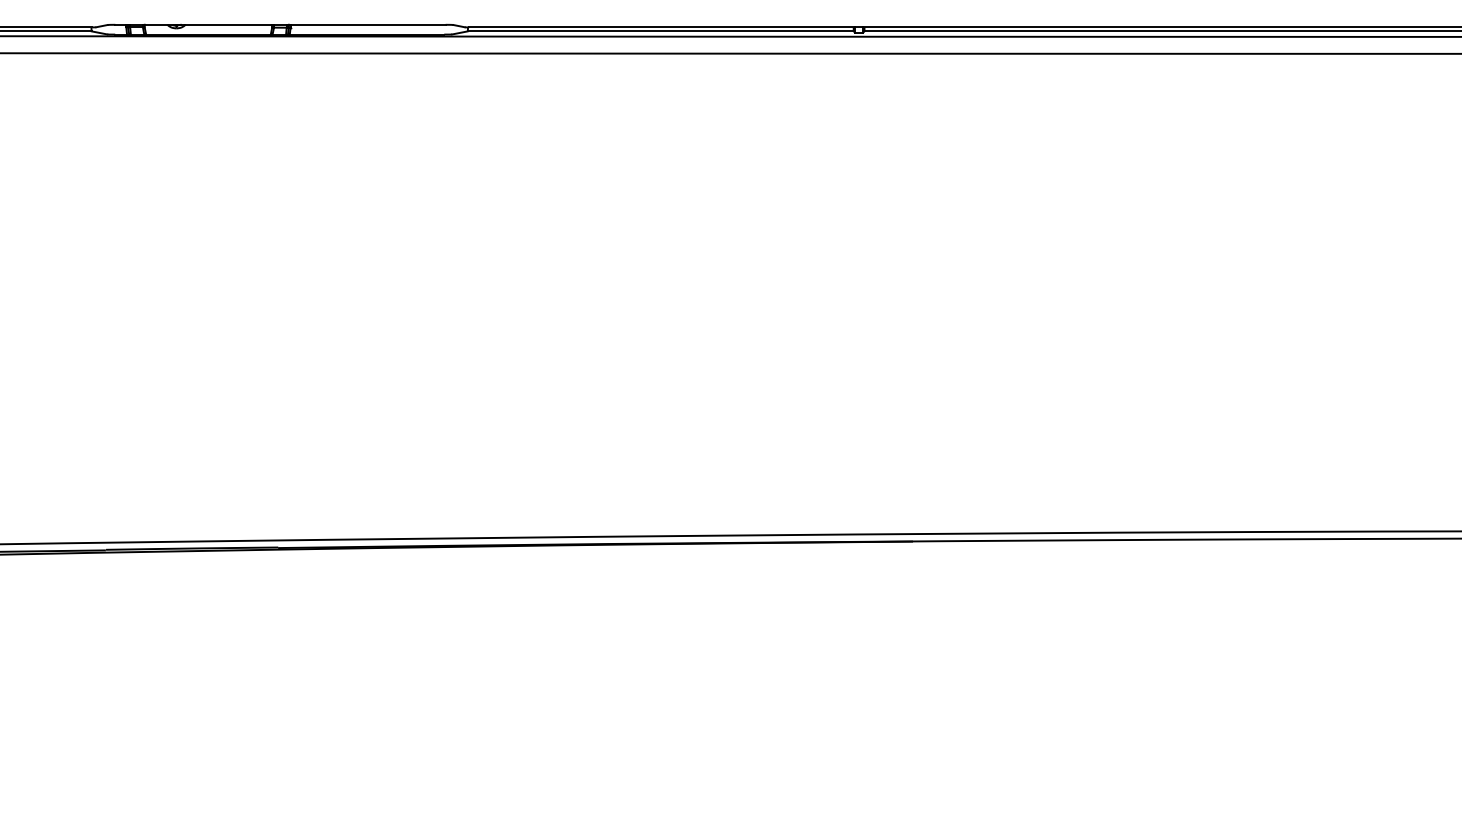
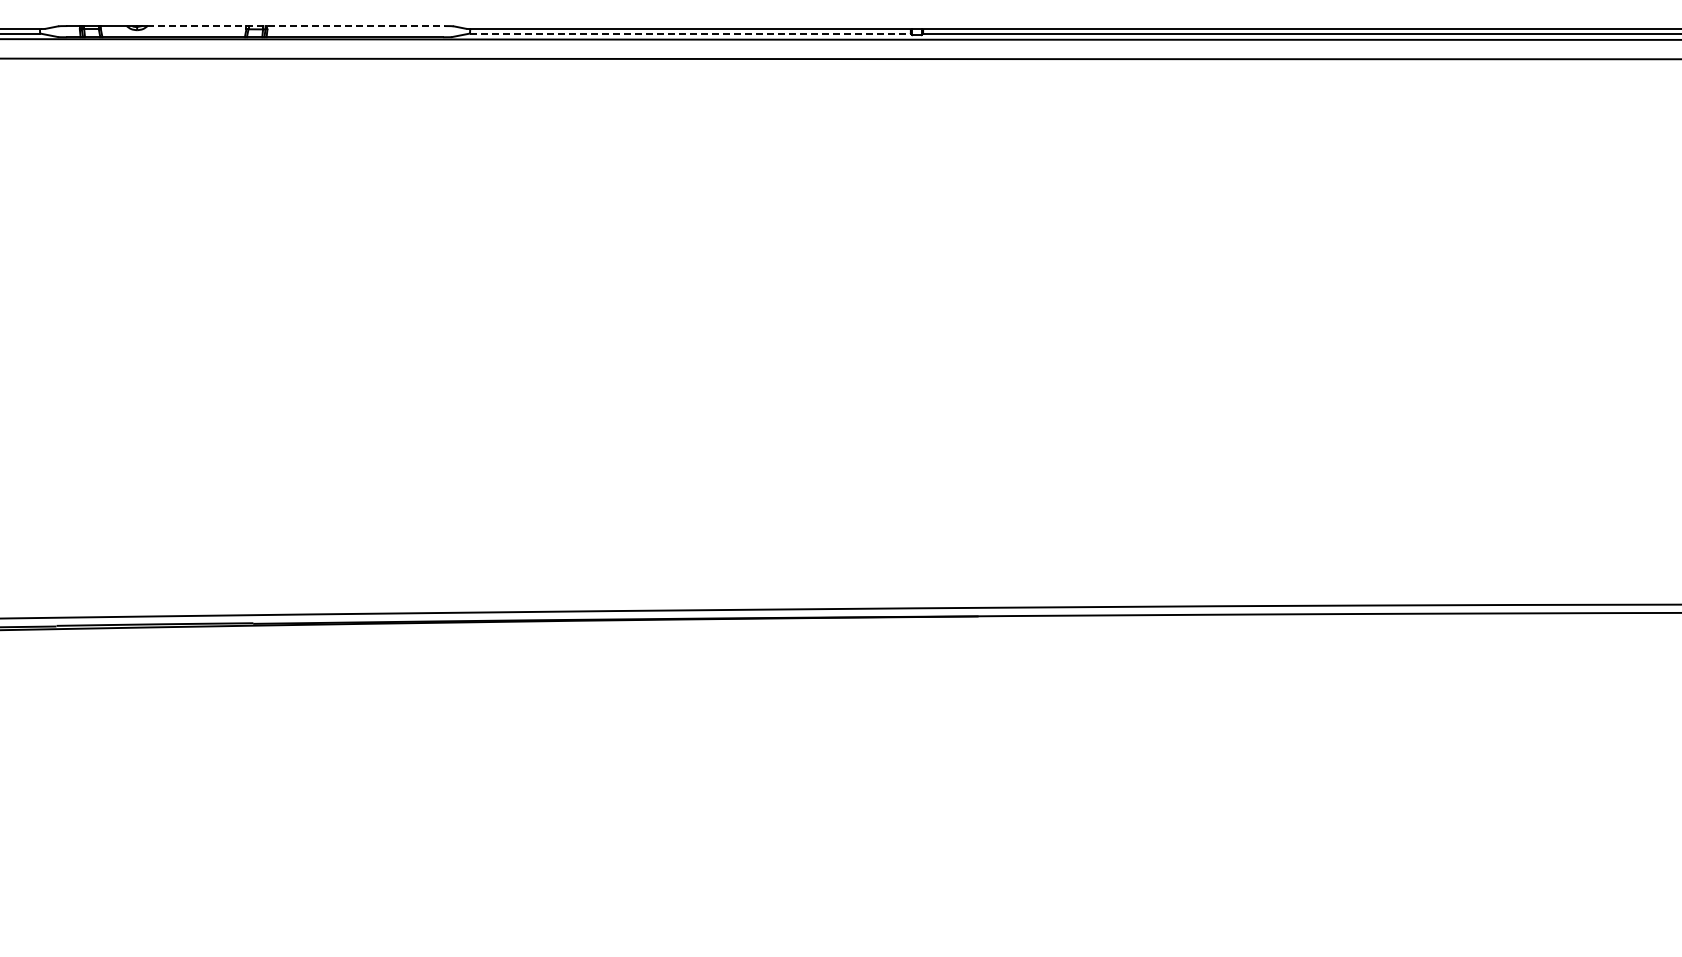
line: (315, 25) -> (295, 26), solid -> dashed
line: (660, 31) -> (690, 33), solid -> dashed

